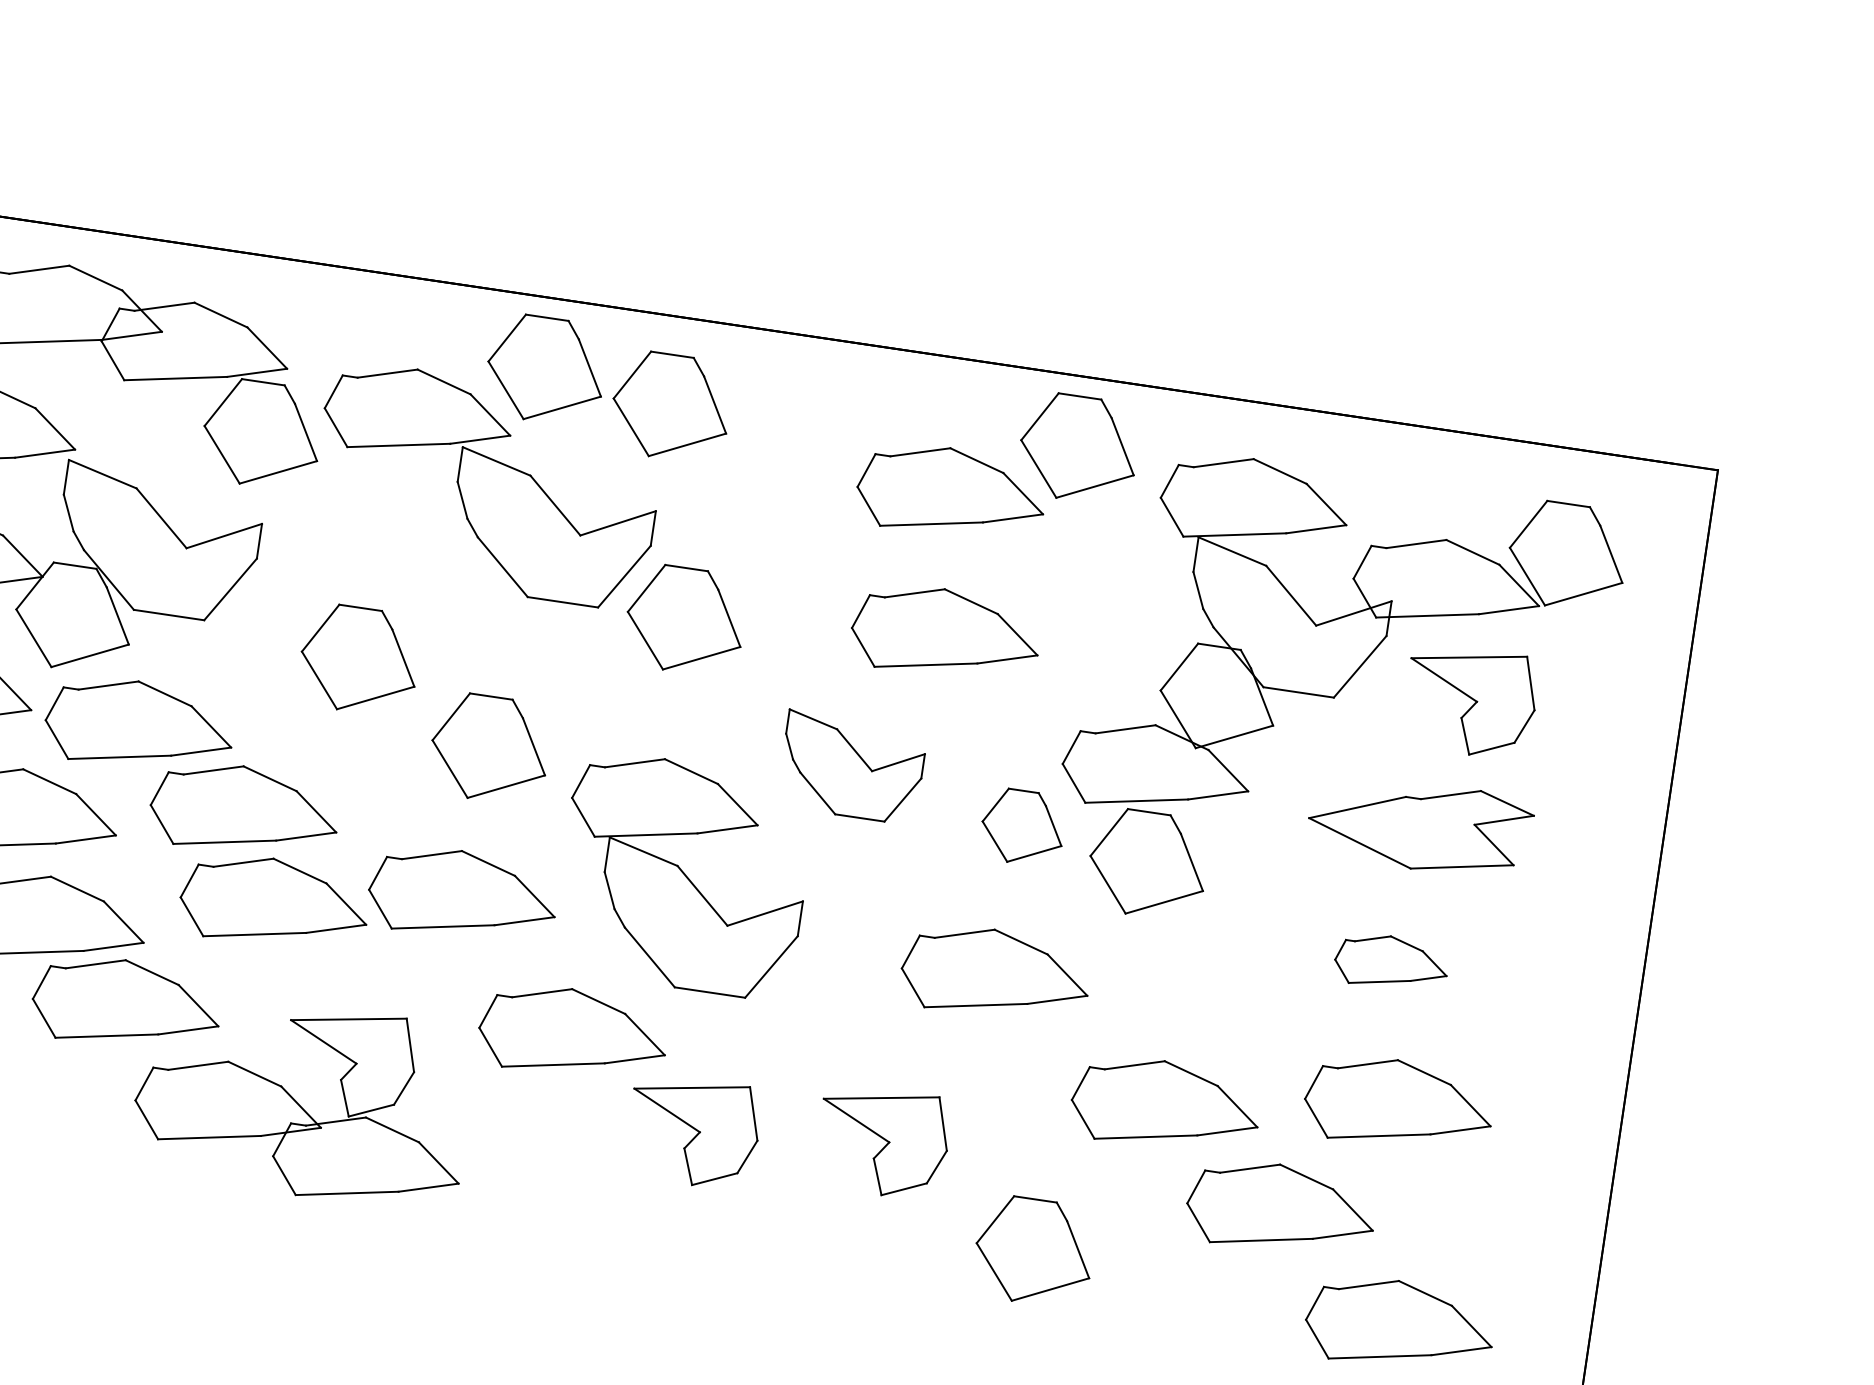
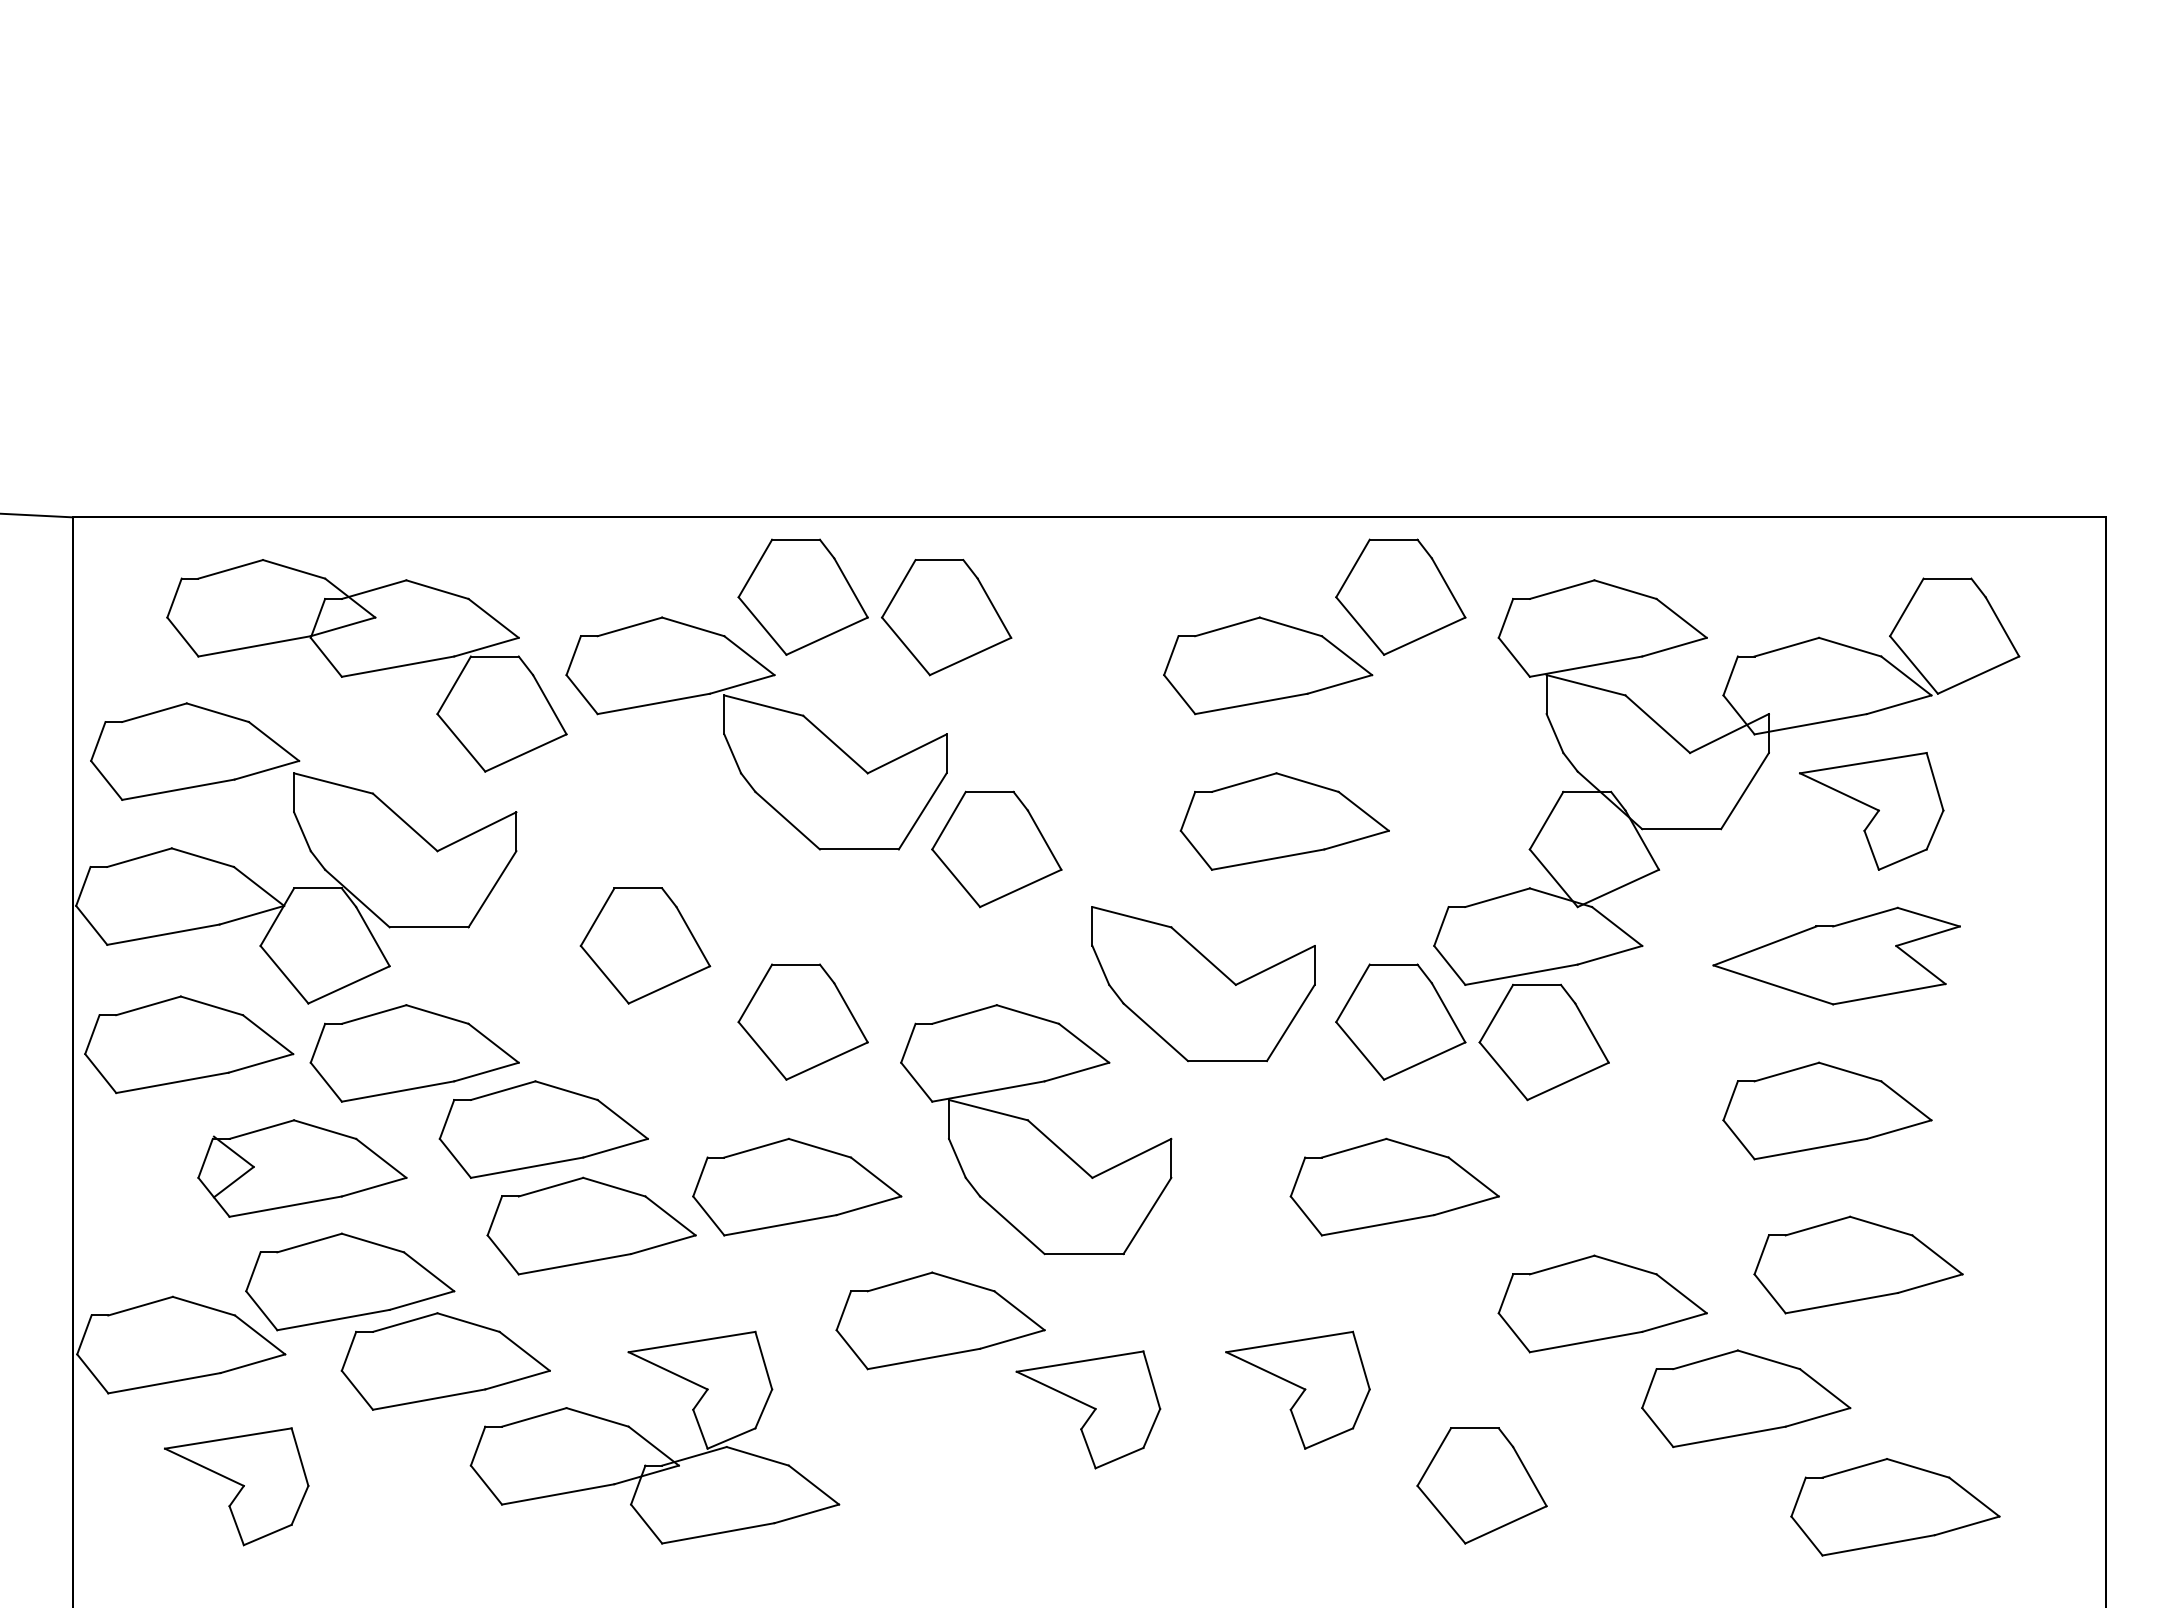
part: (851, 767) -> (1203, 984), size x1.43
part: (1022, 826) -> (1400, 1021), size x1.43
part: (1391, 962) -> (1827, 1110), size x1.67

